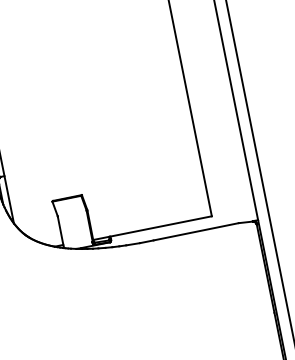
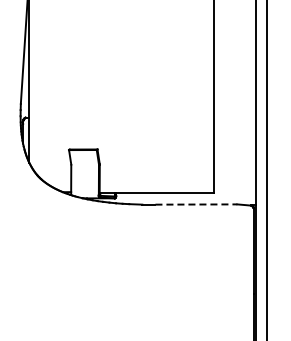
line: (196, 231) -> (196, 204), solid -> dashed

